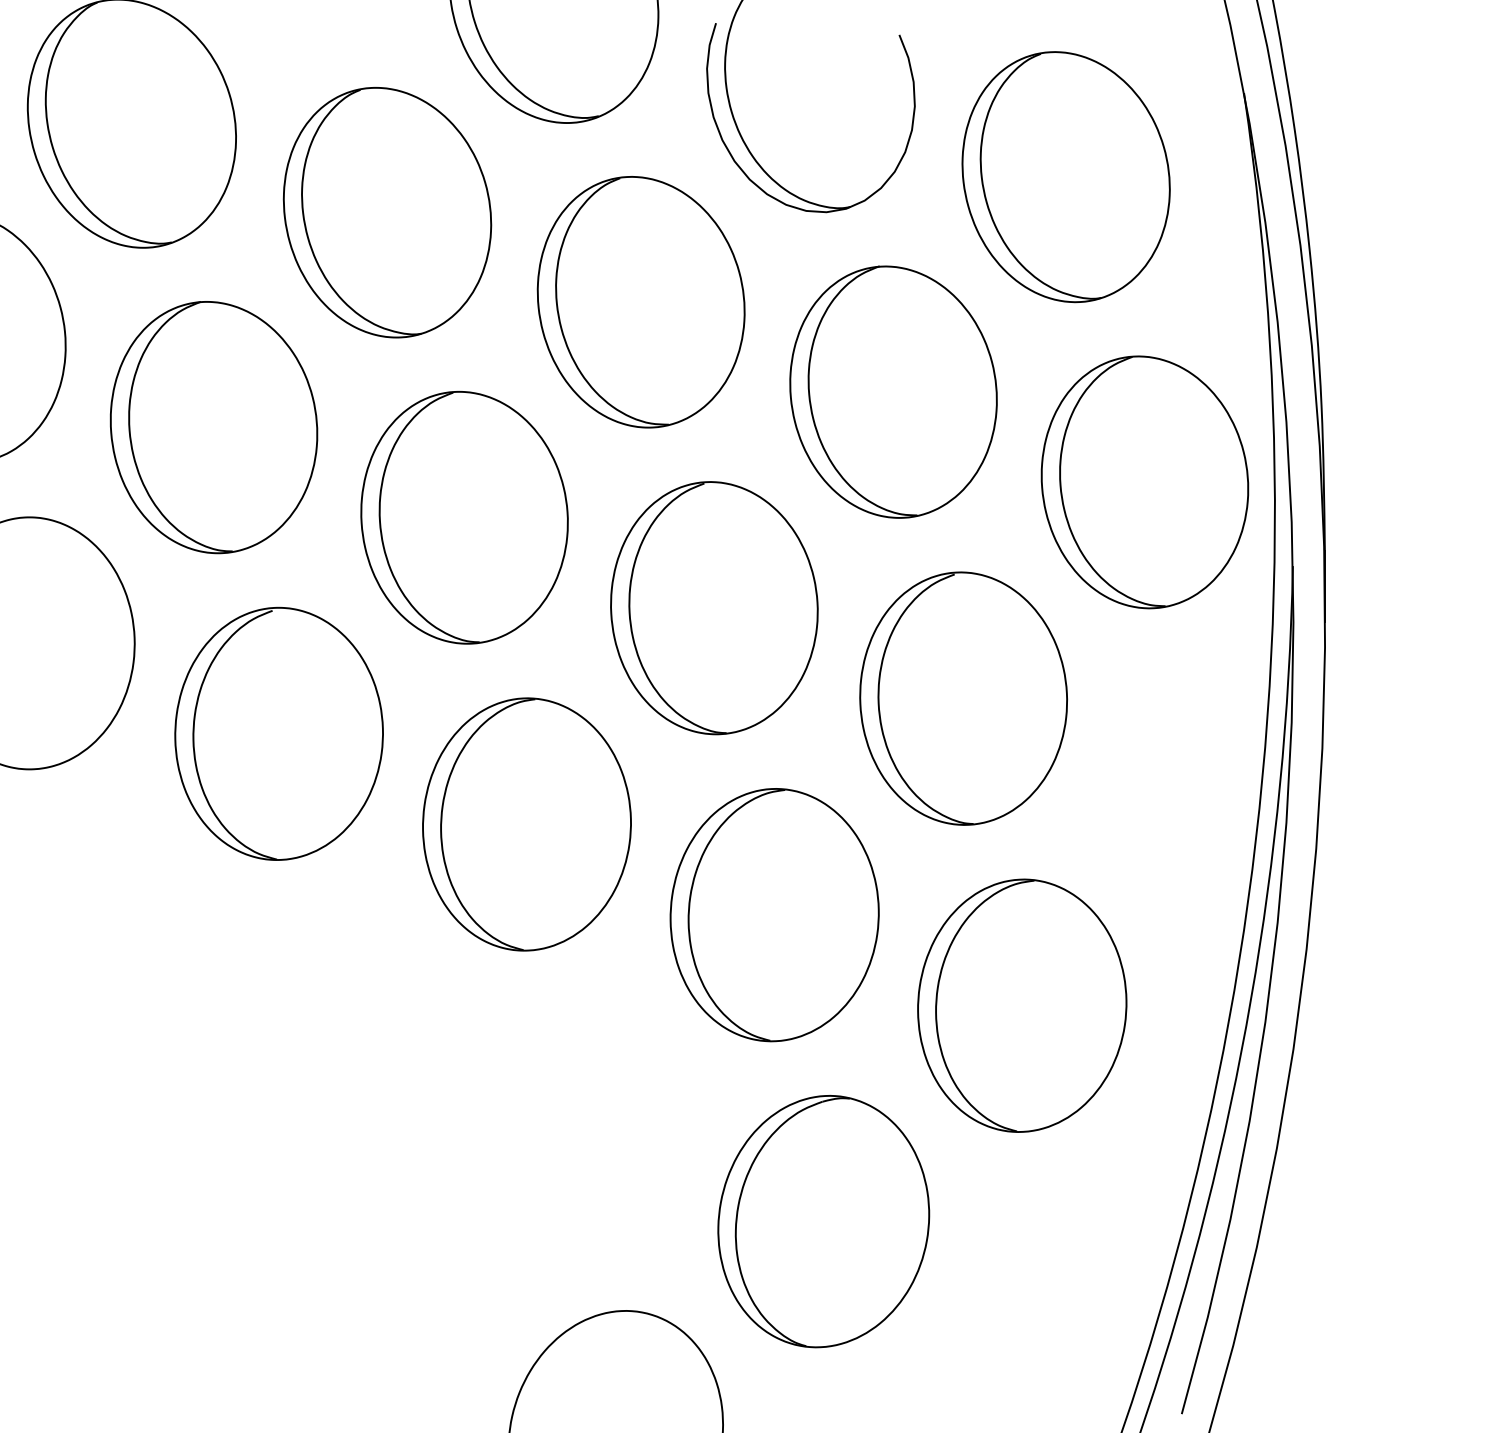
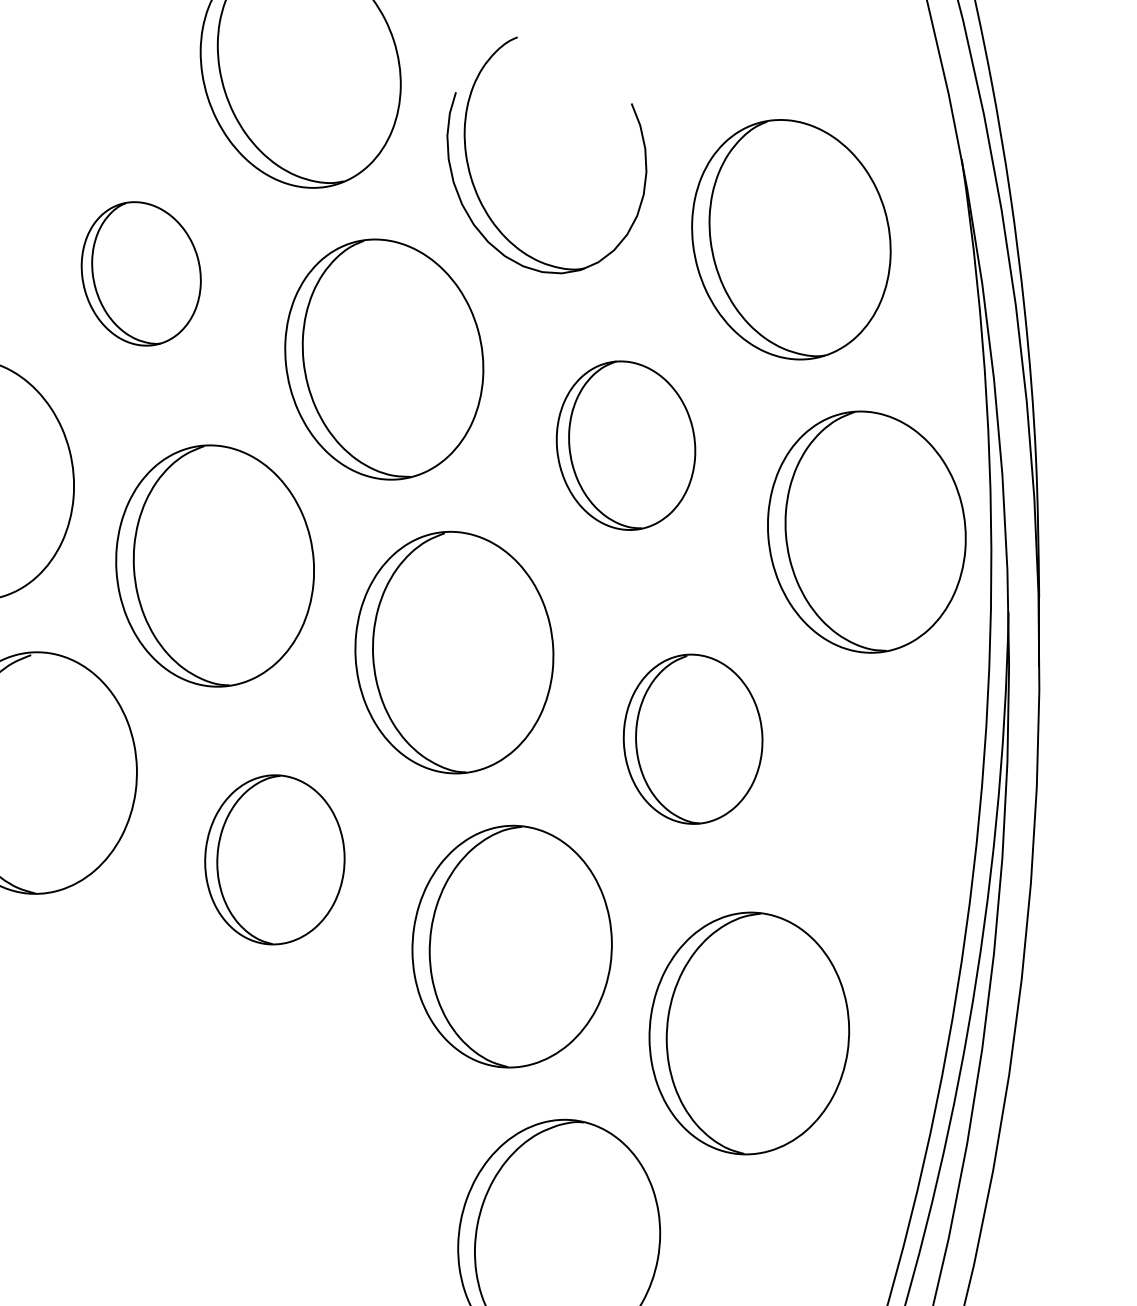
part: (387, 212) -> (141, 273), size x0.6
part: (893, 391) -> (625, 445), size x0.7
part: (963, 698) -> (693, 739), size x0.7
part: (526, 824) -> (274, 859), size x0.7

